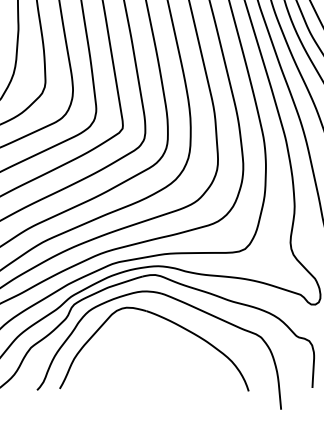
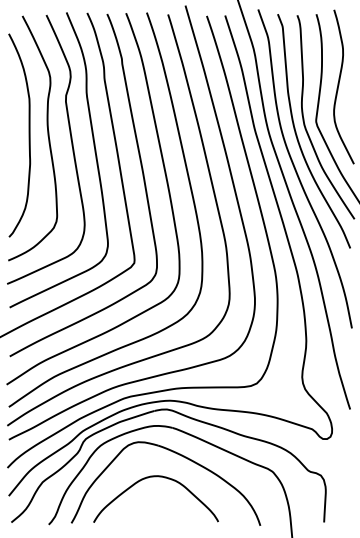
curve: (143, 343) -> (155, 477), added

